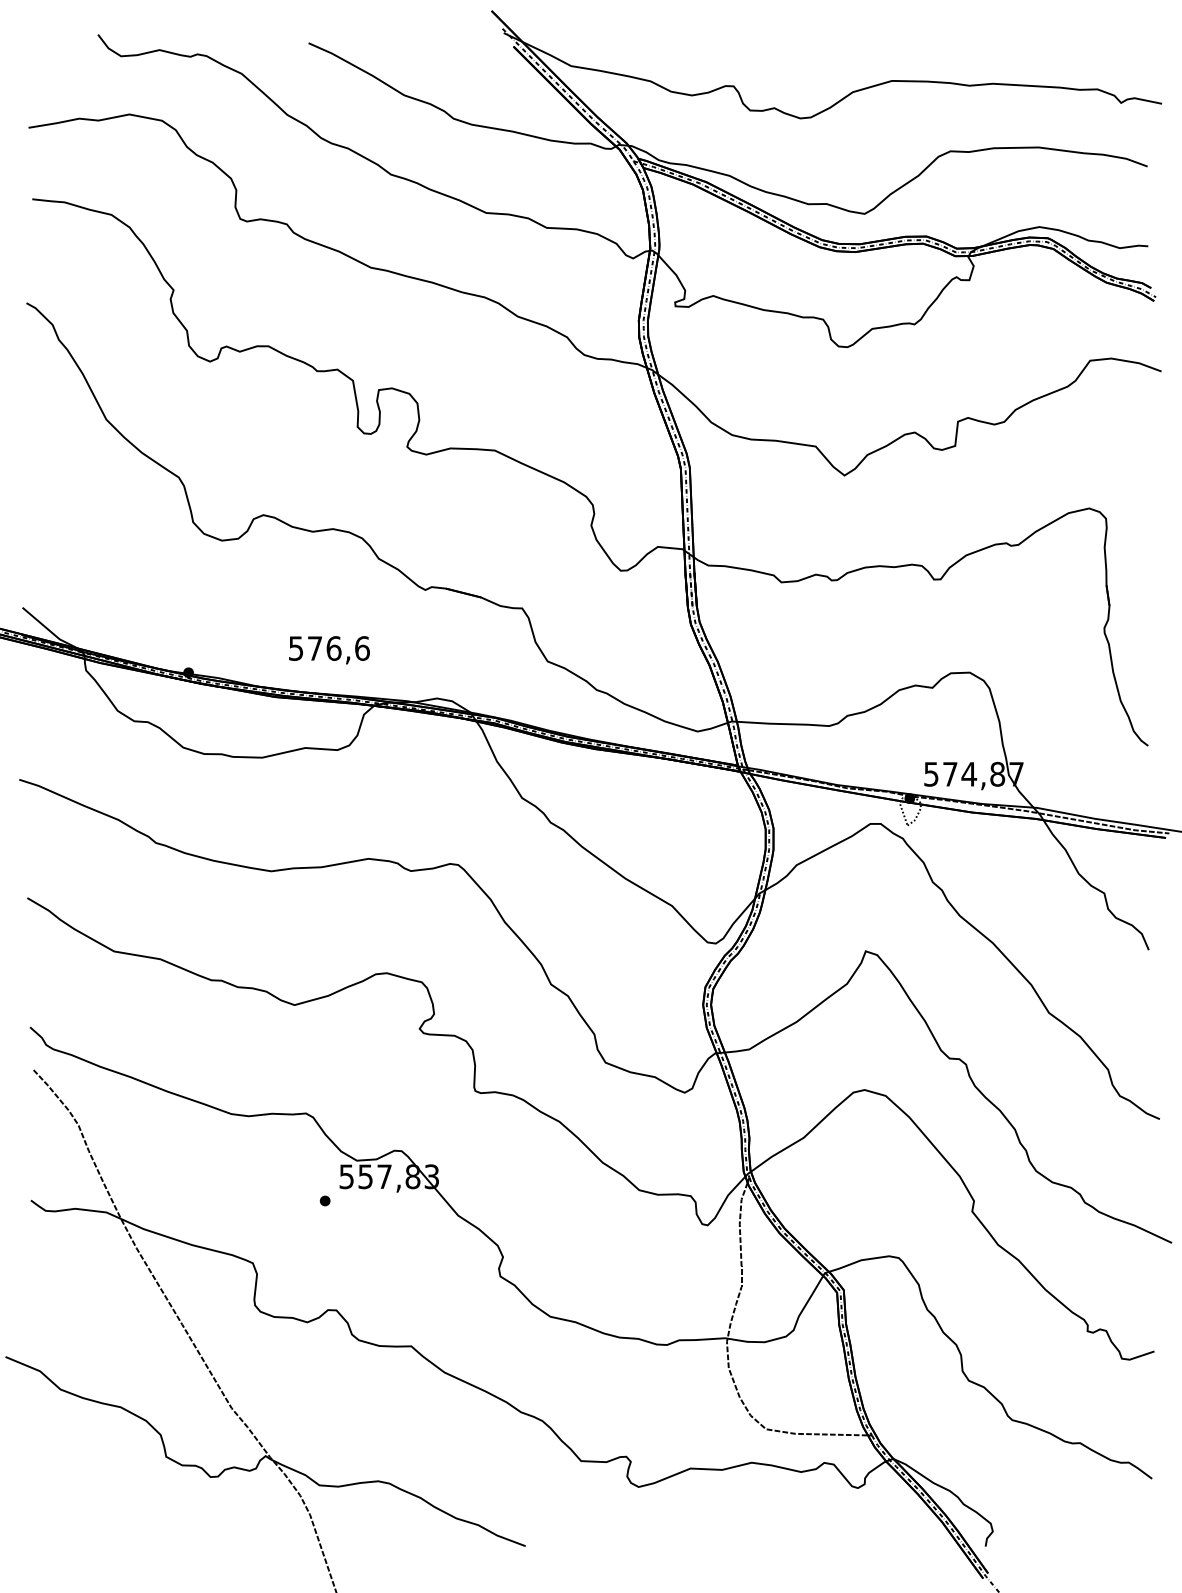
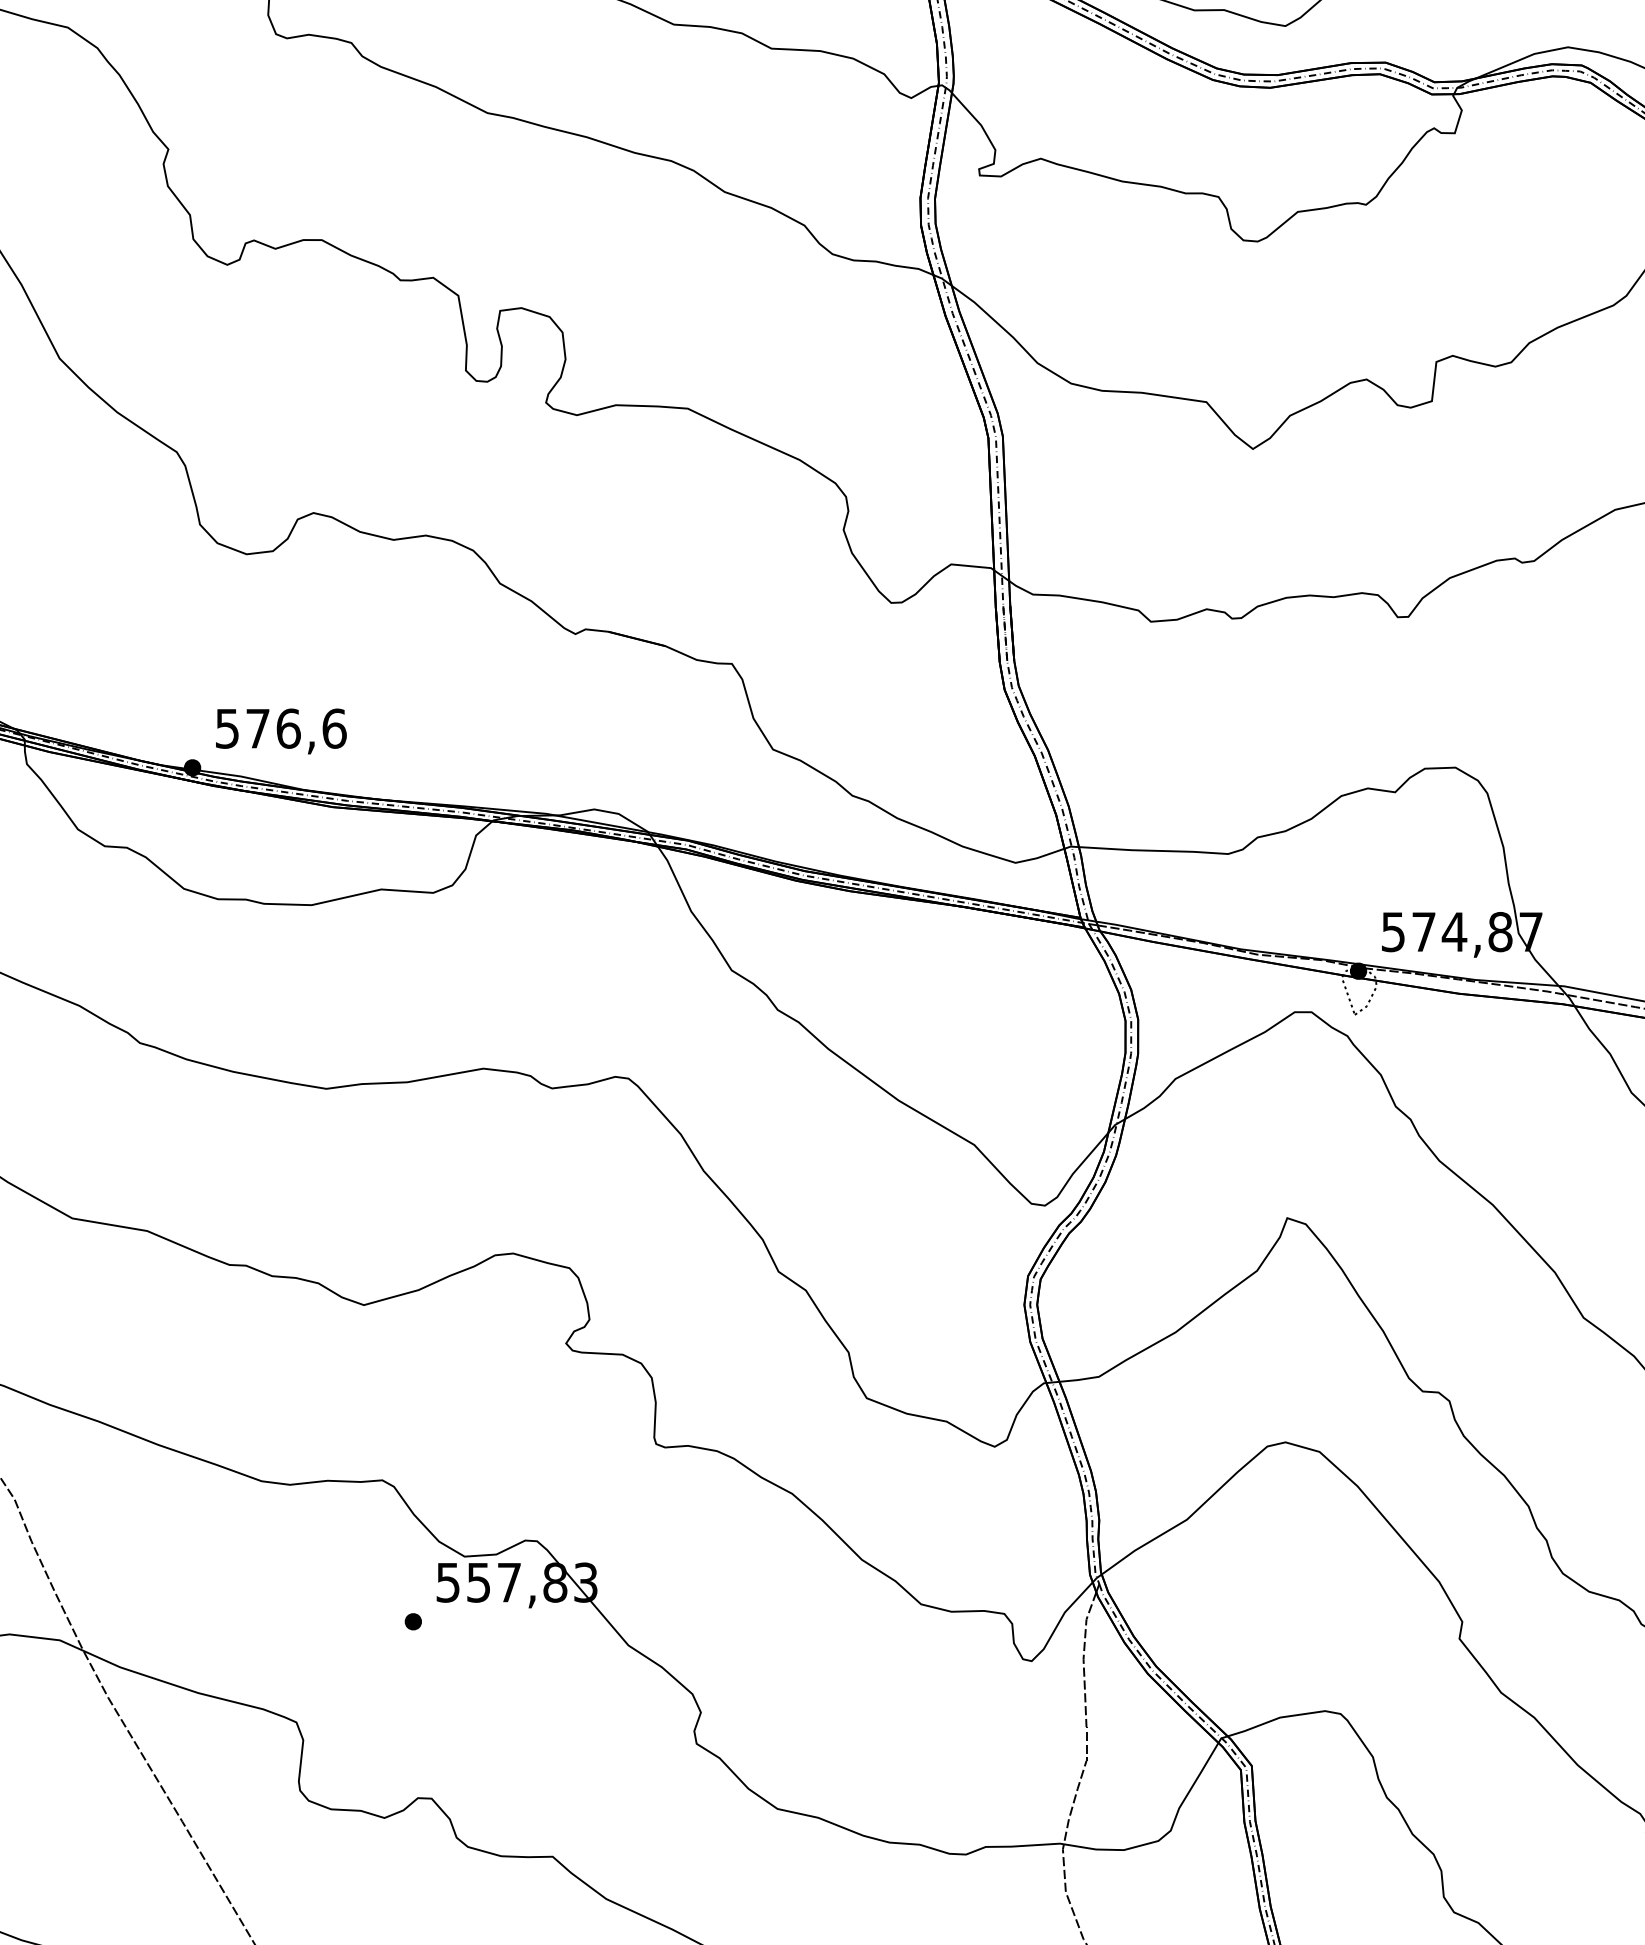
text: (329, 650) -> (281, 731), moved

